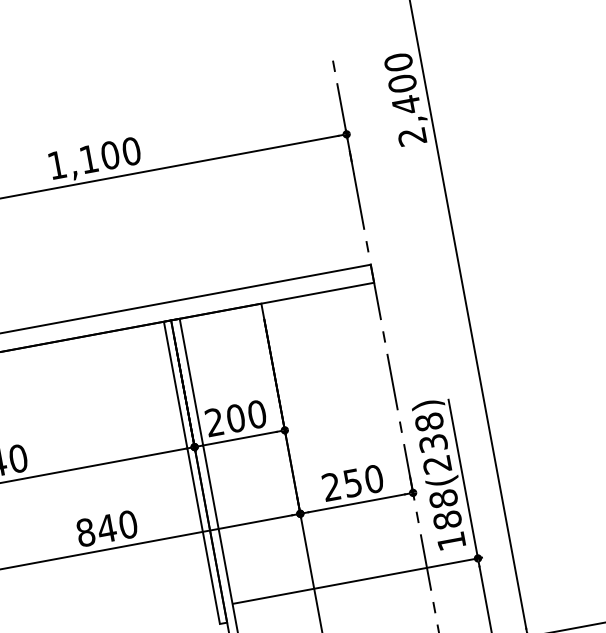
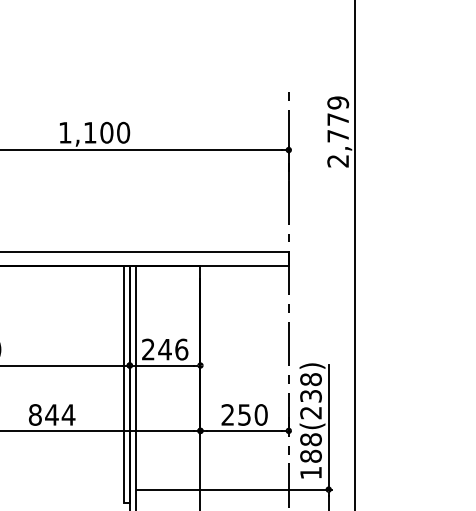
text: (402, 83) -> (338, 119), 2,400 -> 2,779
text: (246, 416) -> (173, 349), 200 -> 246
text: (127, 524) -> (68, 414), 840 -> 844

